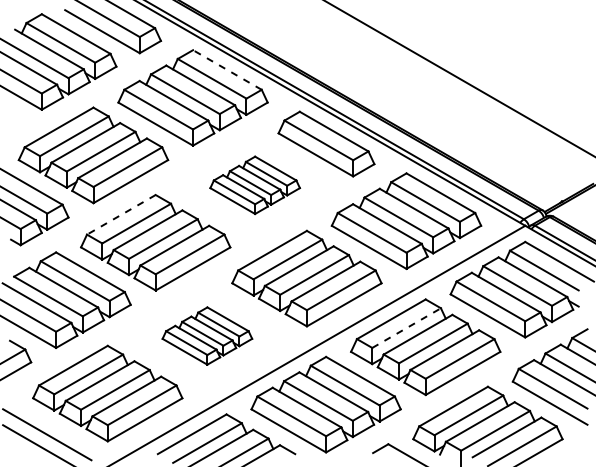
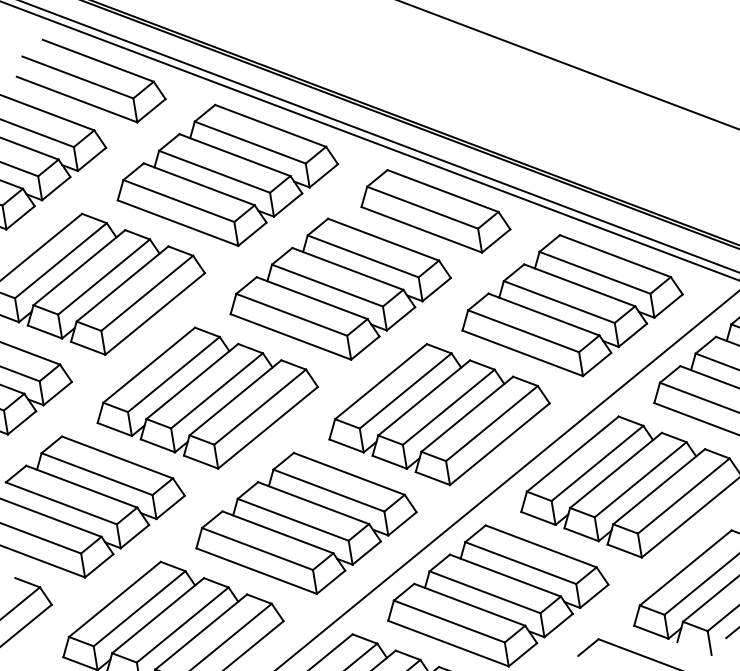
line: (227, 70) -> (270, 126), dashed -> solid
part: (254, 185) -> (338, 289), size x1.67
line: (121, 214) -> (149, 364), dashed -> solid
line: (406, 328) -> (597, 464), dashed -> solid
part: (207, 335) -> (305, 522), size x1.67

